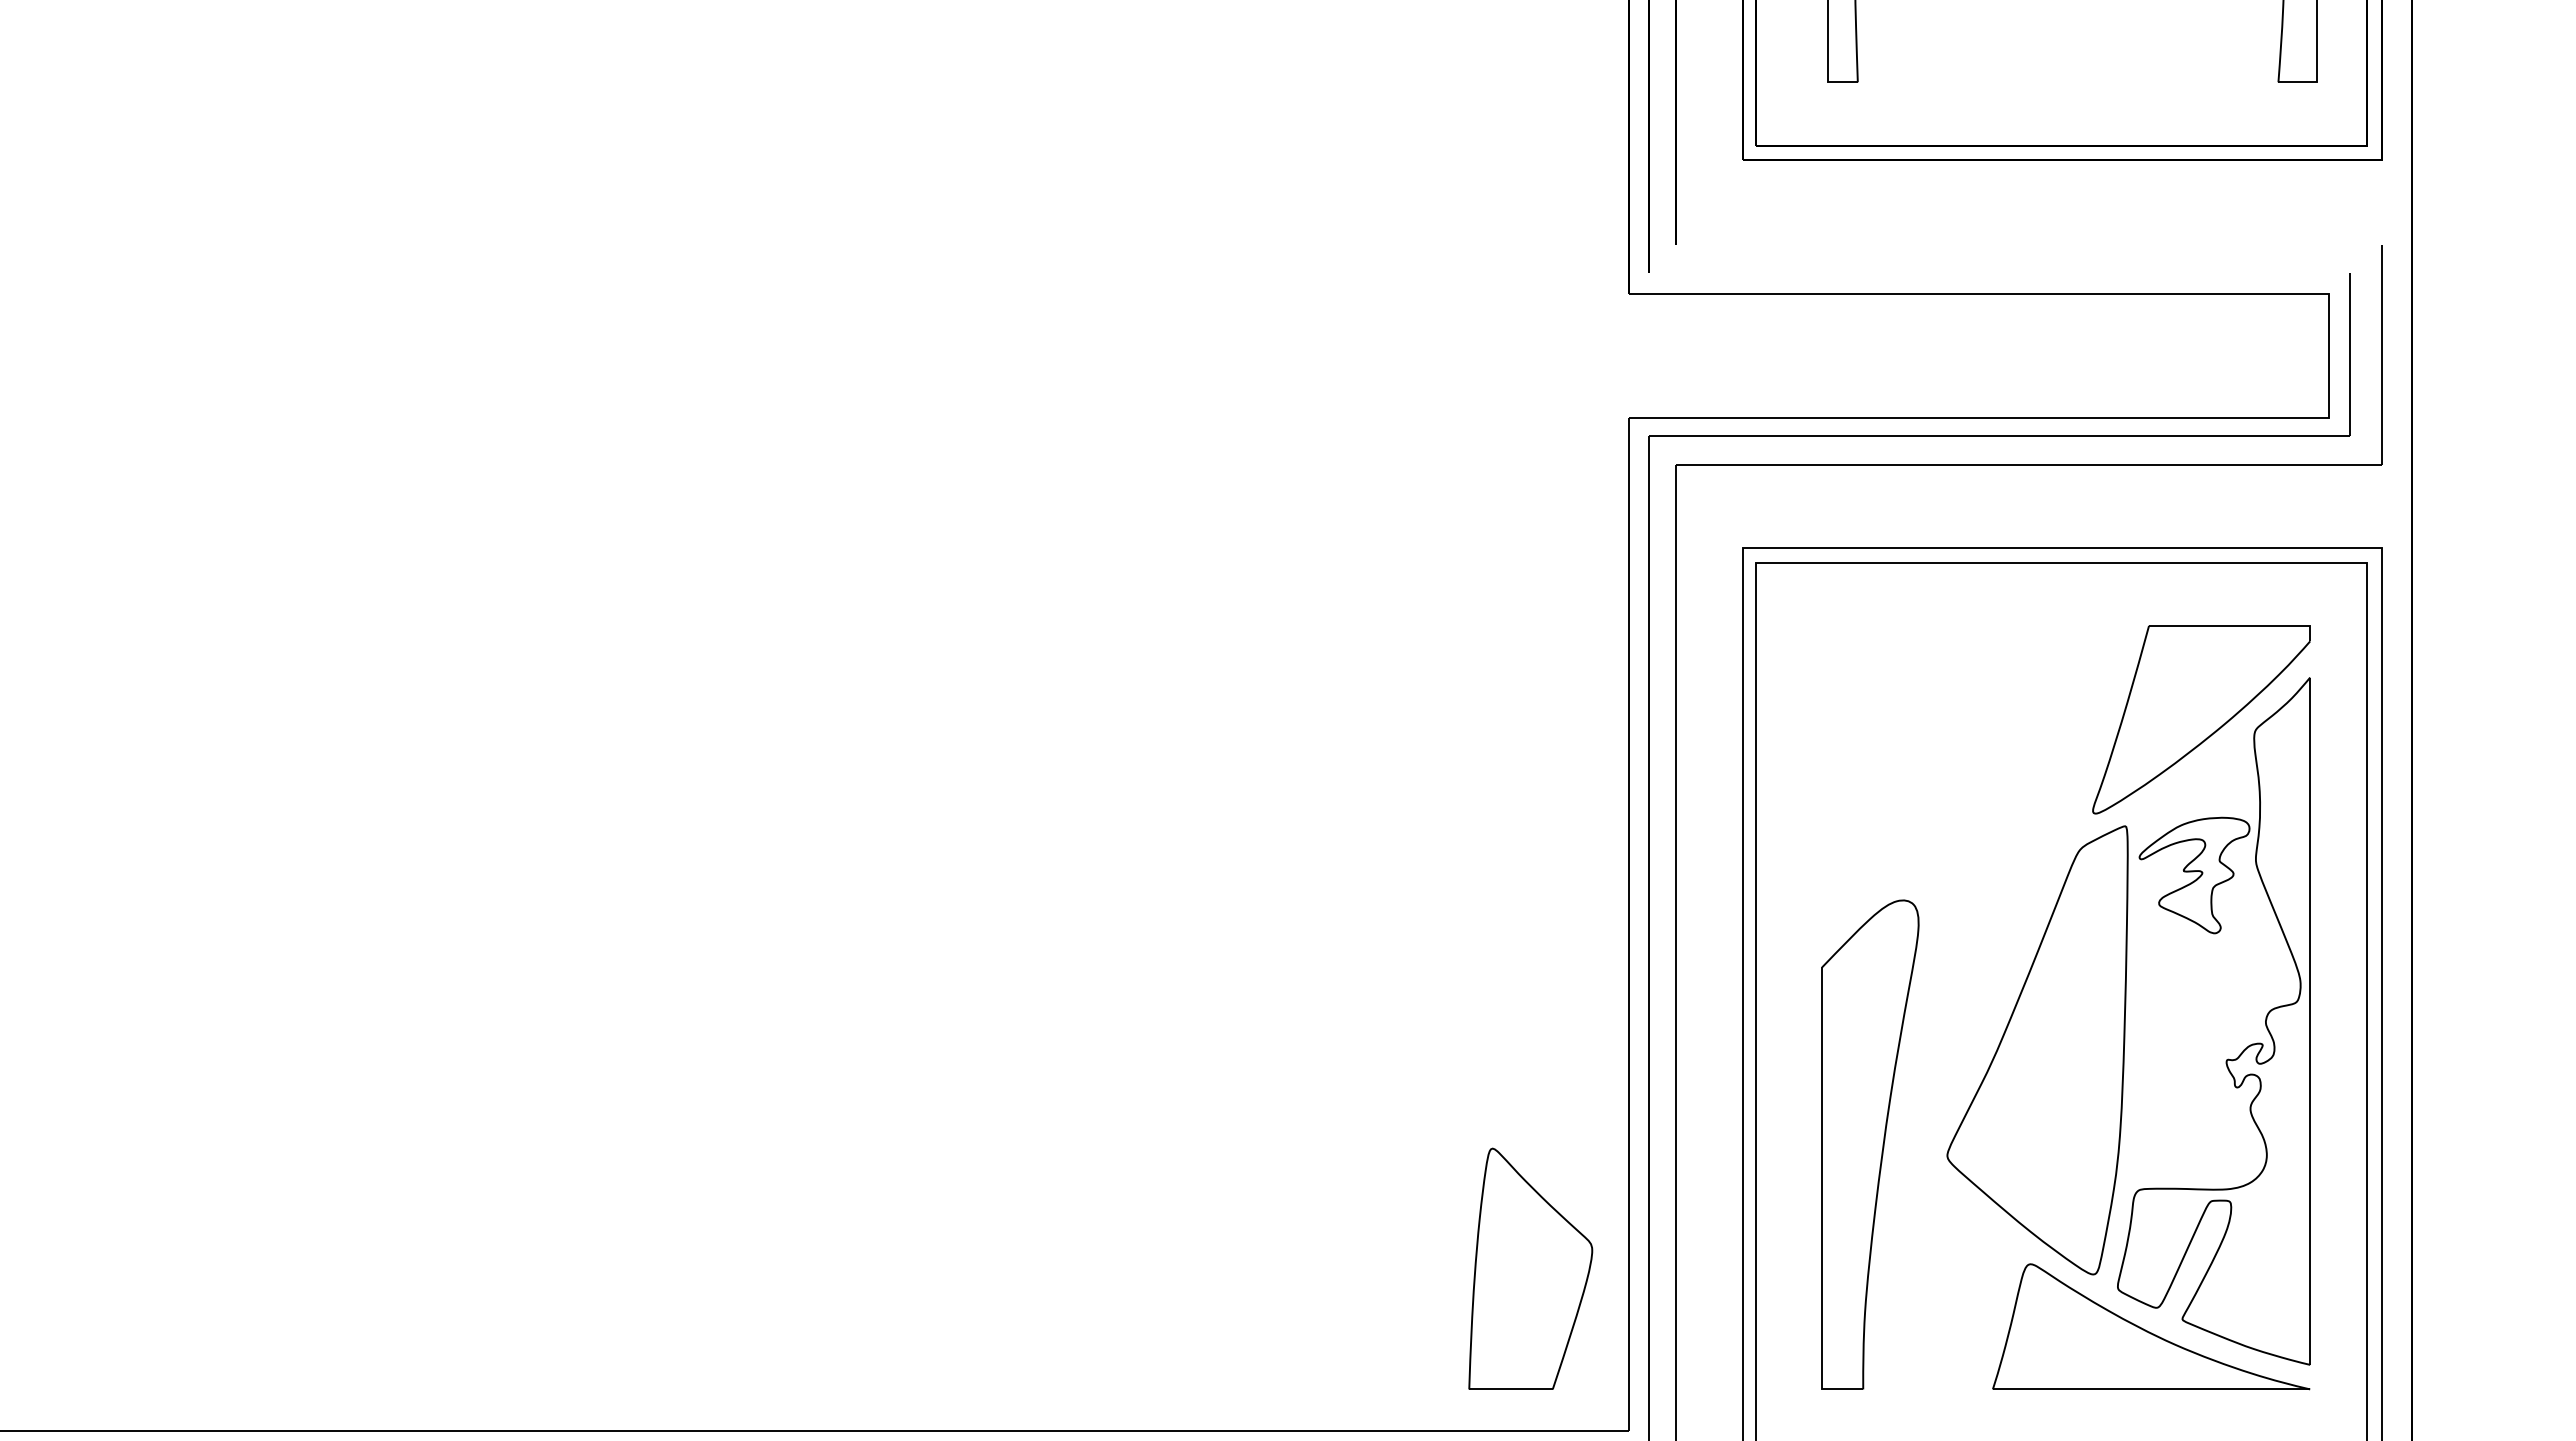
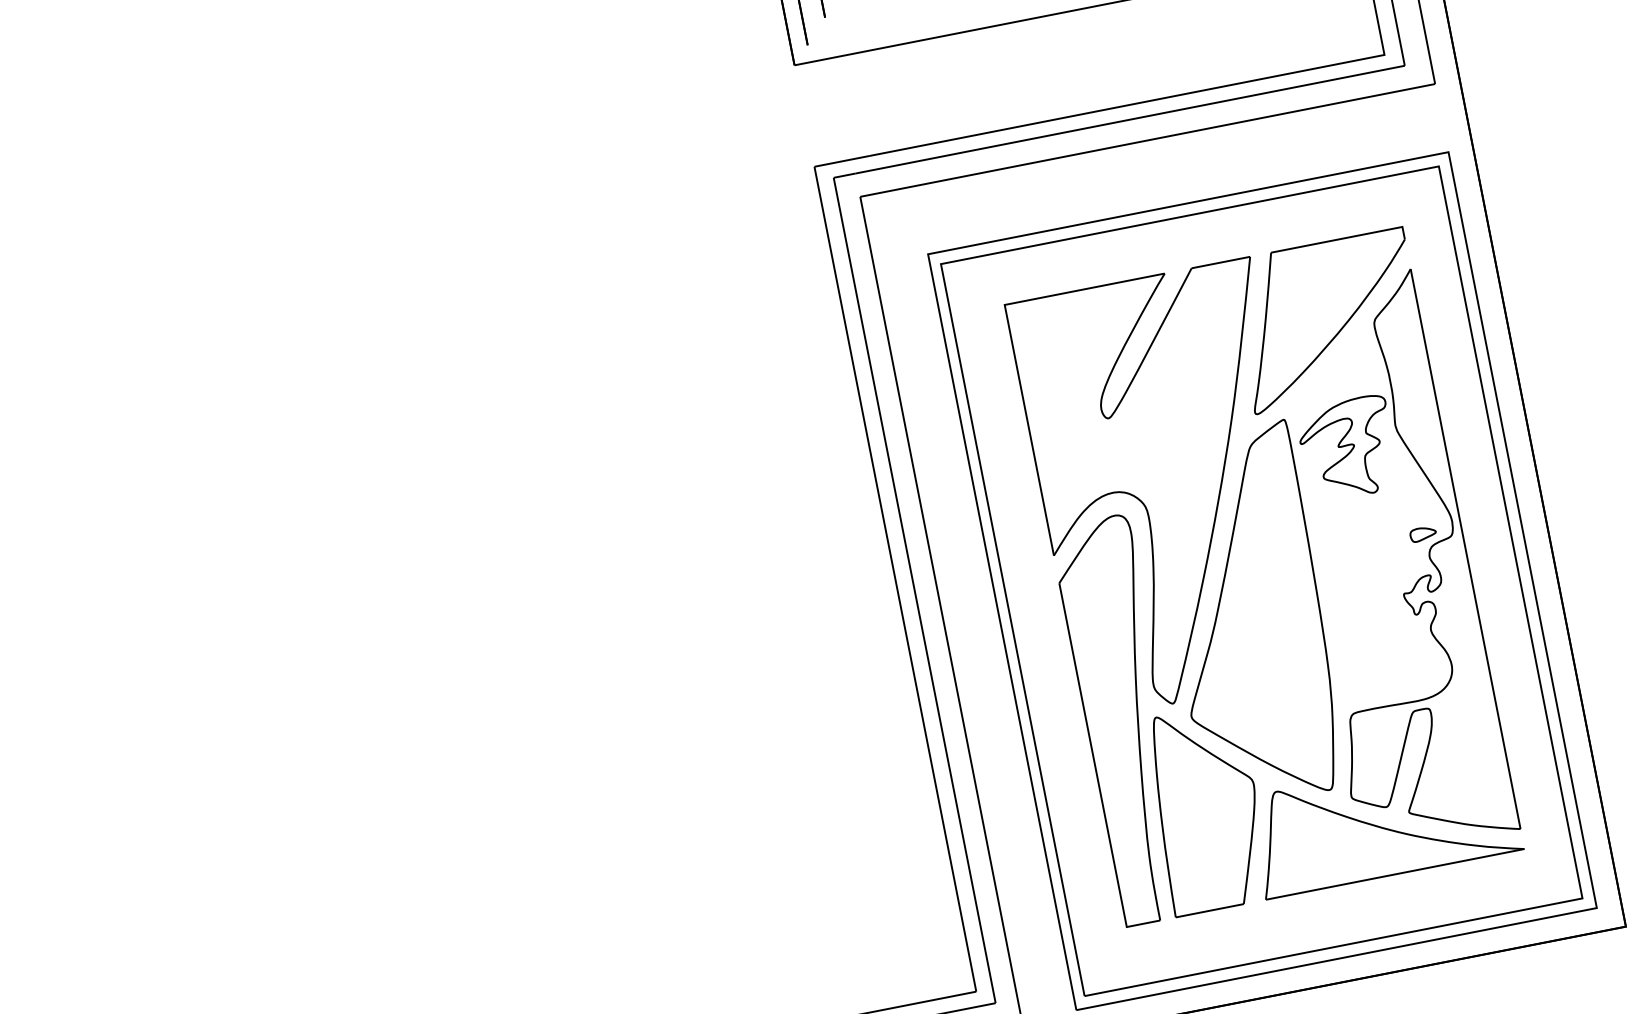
part: (1972, 880) -> (1167, 488), added
part: (2263, 993) -> (1423, 533), added
part: (1530, 1268) -> (1206, 809), moved

